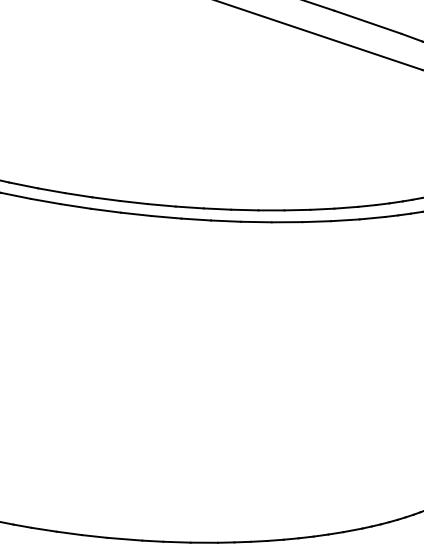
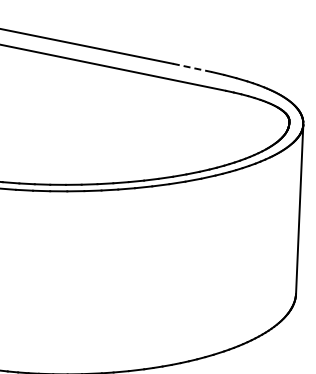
line: (368, 23) -> (192, 68), solid -> dashed

